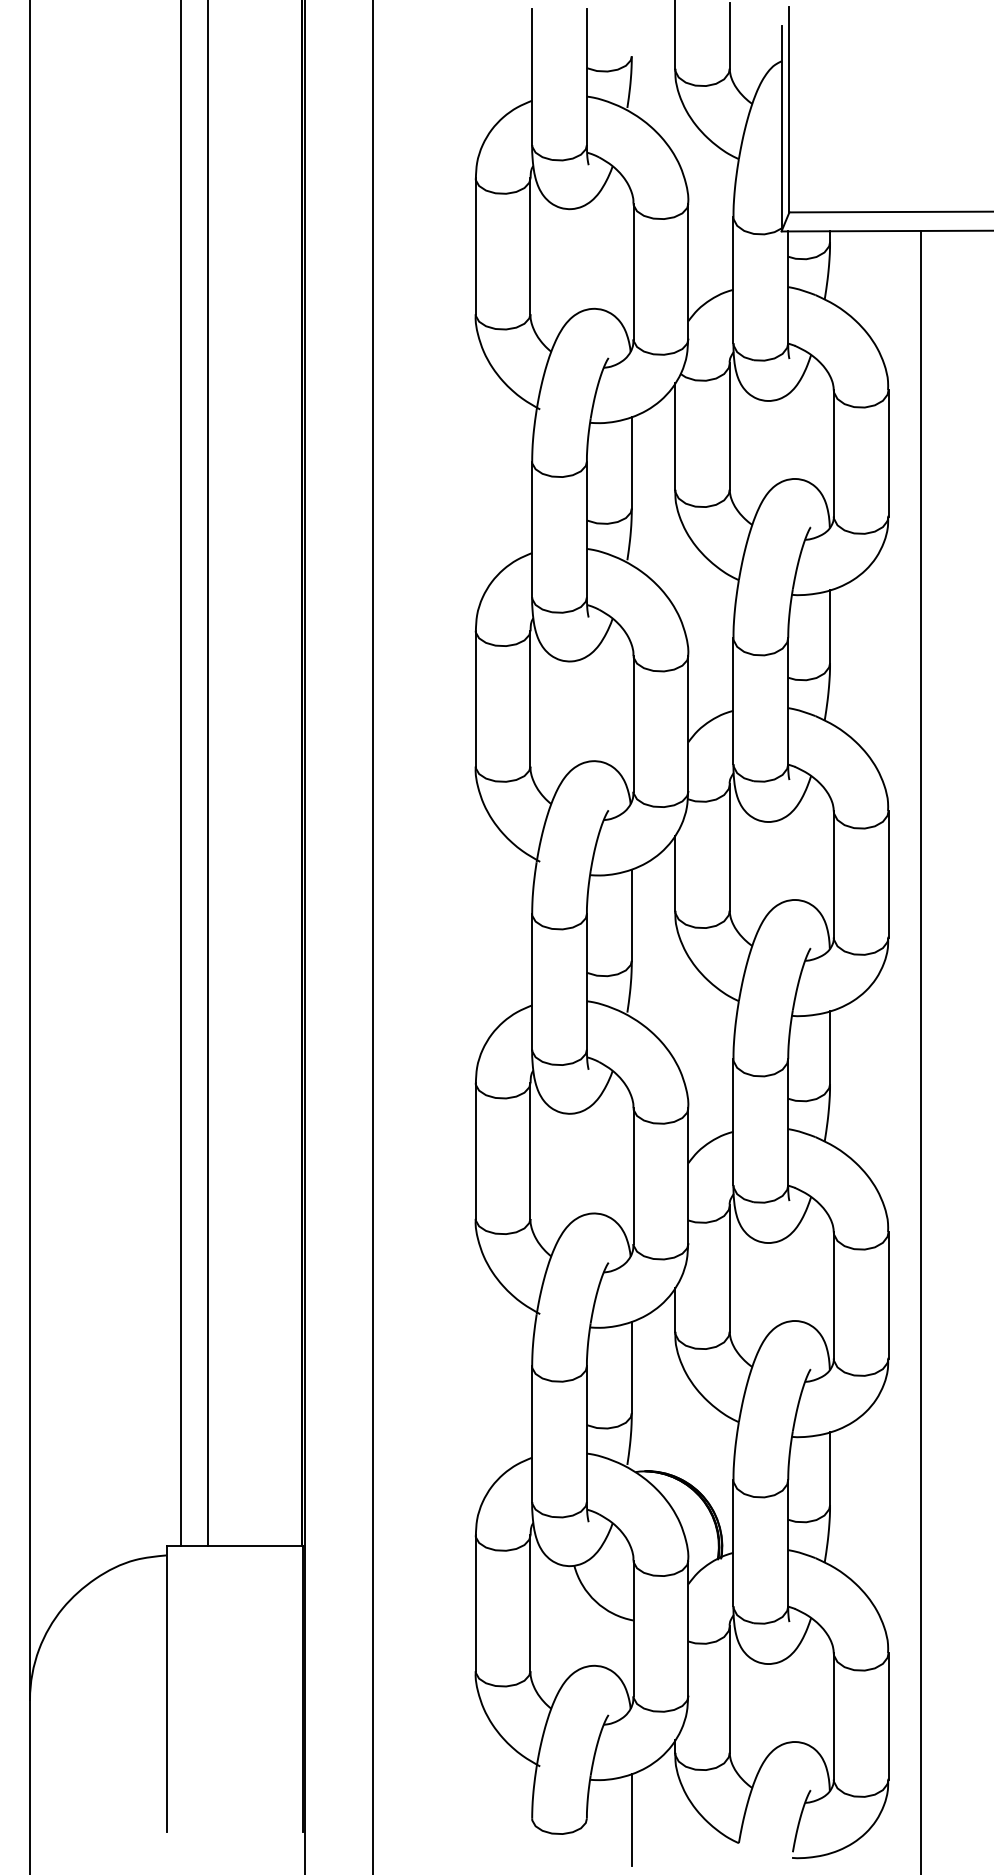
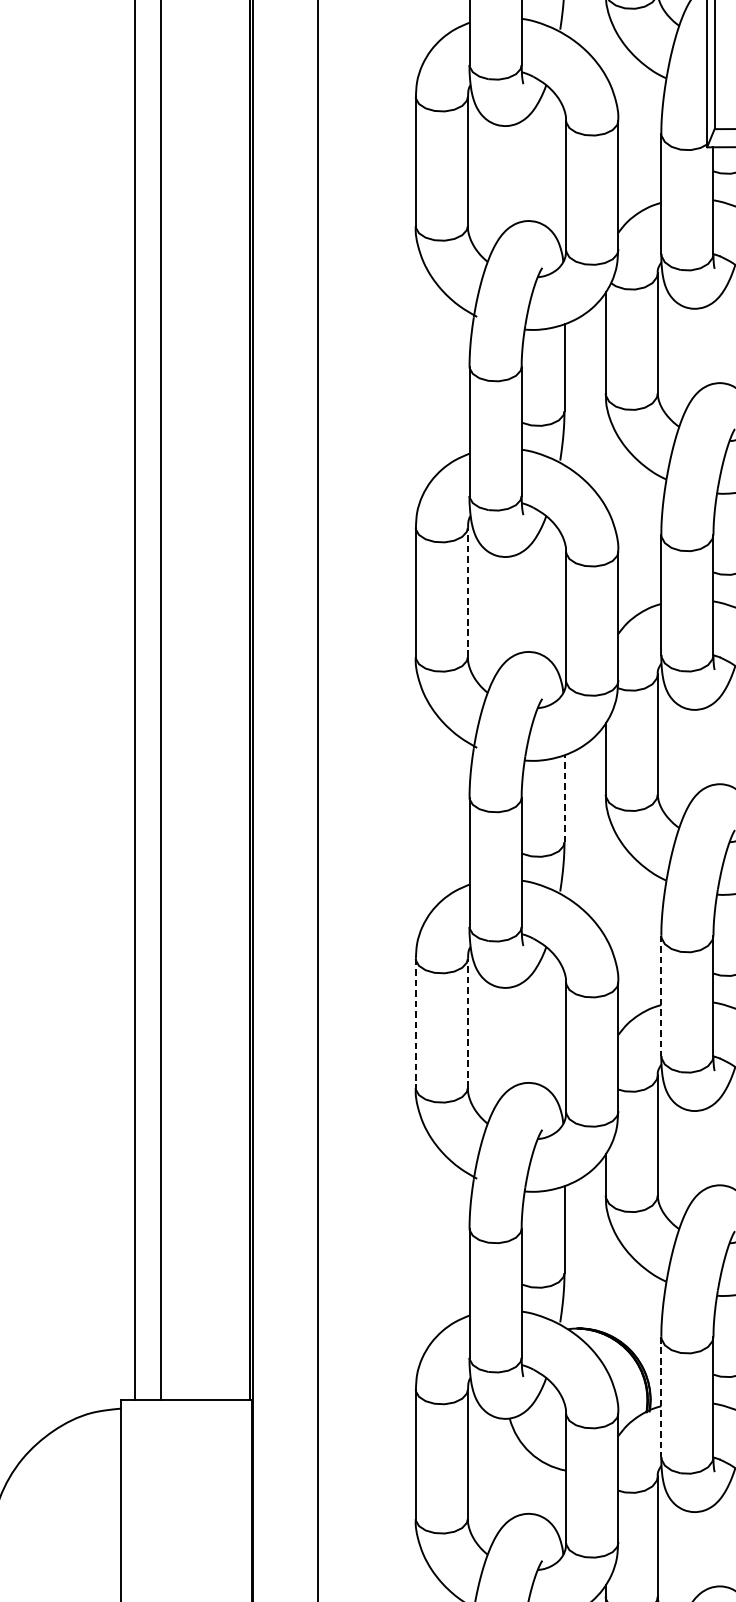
line: (530, 698) -> (467, 592), solid -> dashed
line: (631, 915) -> (564, 798), solid -> dashed
line: (733, 1122) -> (661, 996), solid -> dashed
line: (475, 1151) -> (415, 1023), solid -> dashed
line: (530, 1151) -> (467, 1023), solid -> dashed
line: (733, 1543) -> (661, 1397), solid -> dashed

